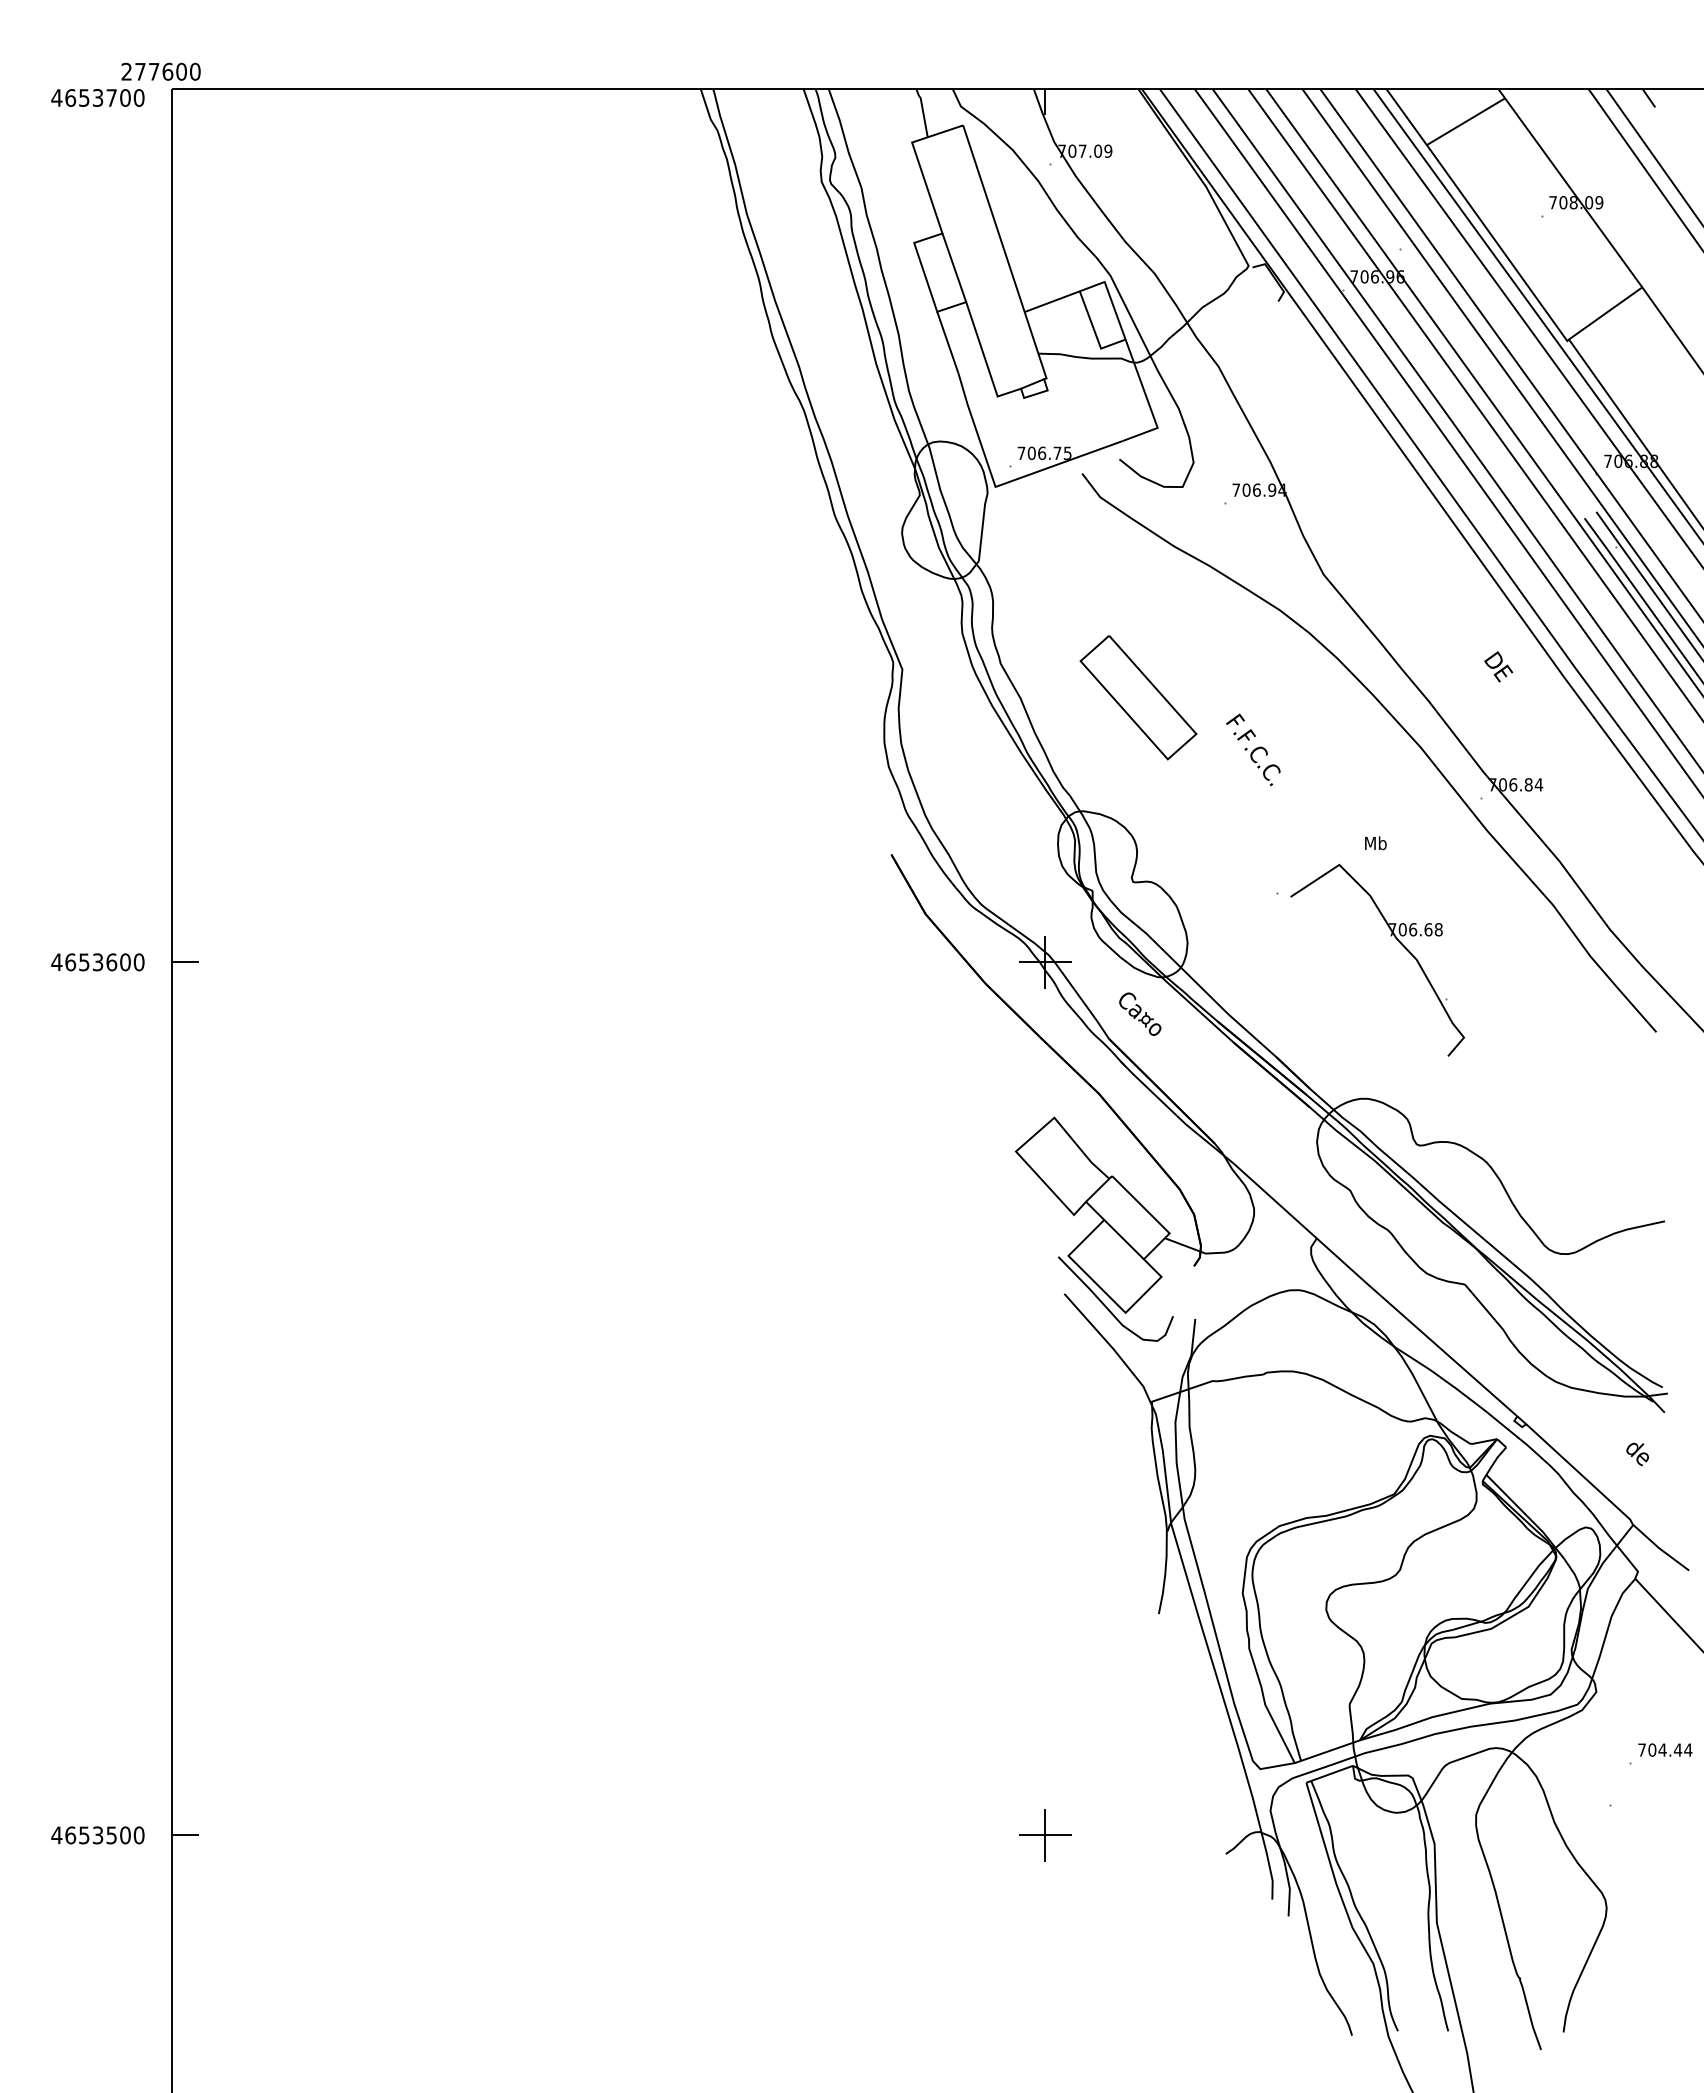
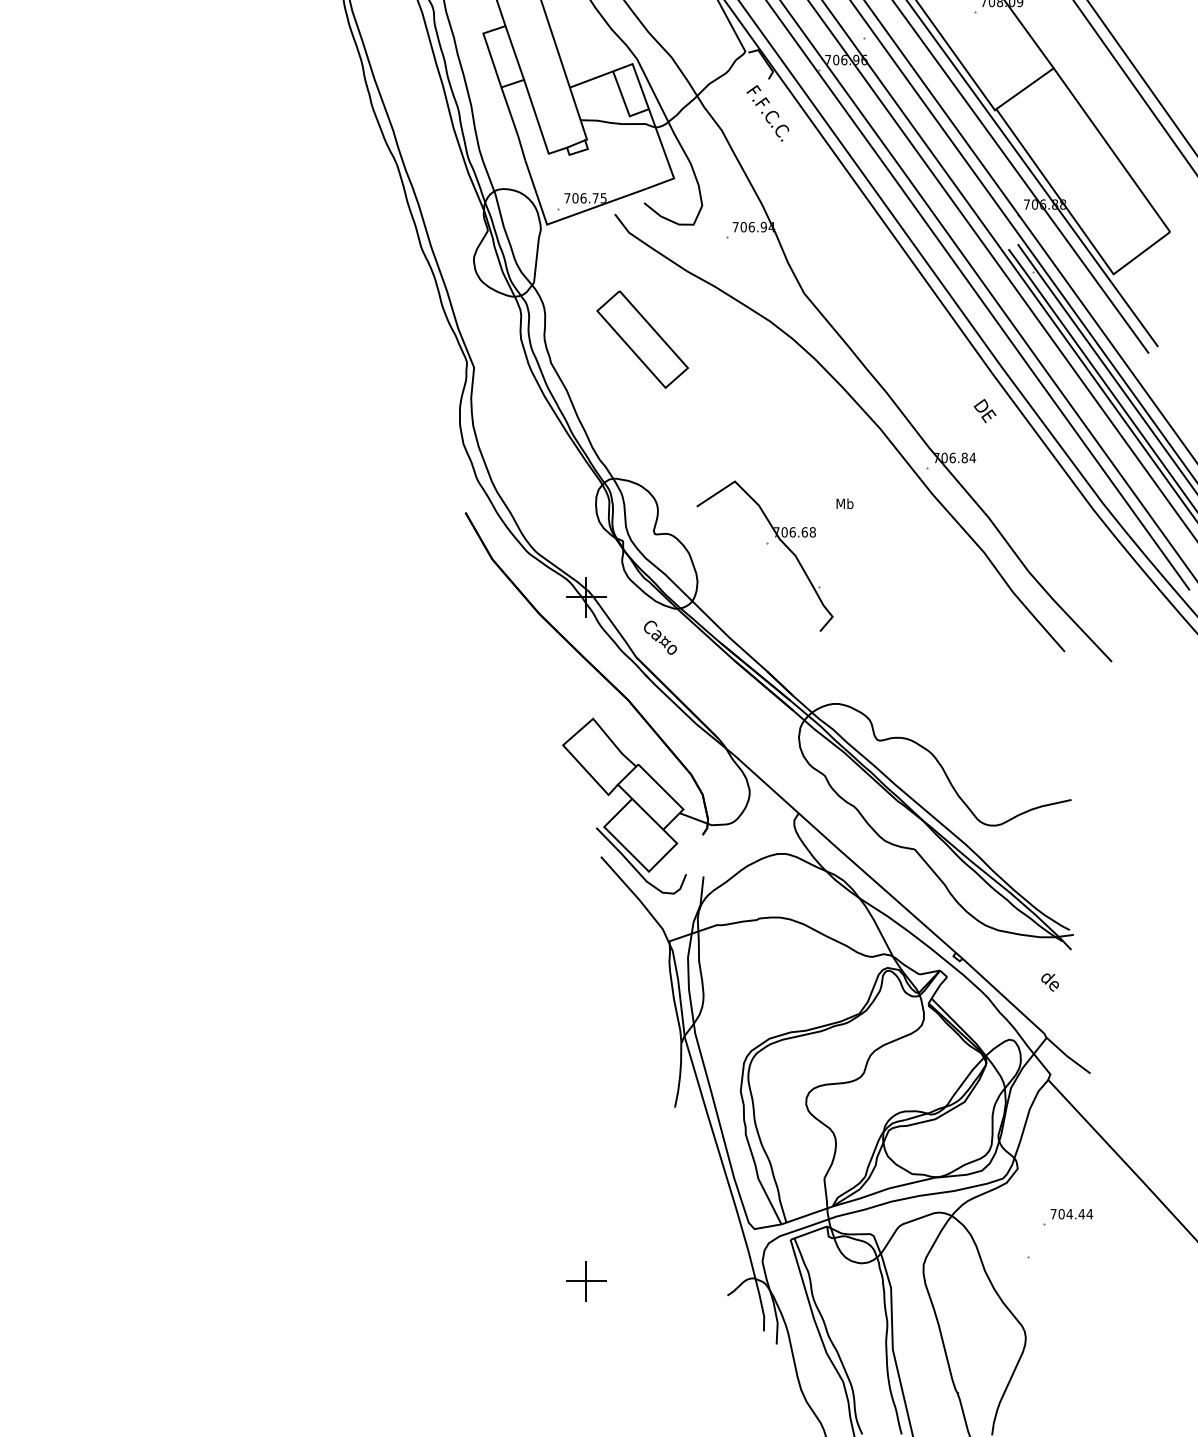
text: (1498, 666) -> (984, 410), moved
part: (1138, 697) -> (642, 339), moved
text: (1253, 749) -> (767, 113), moved
part: (1390, 936) -> (775, 537), moved

